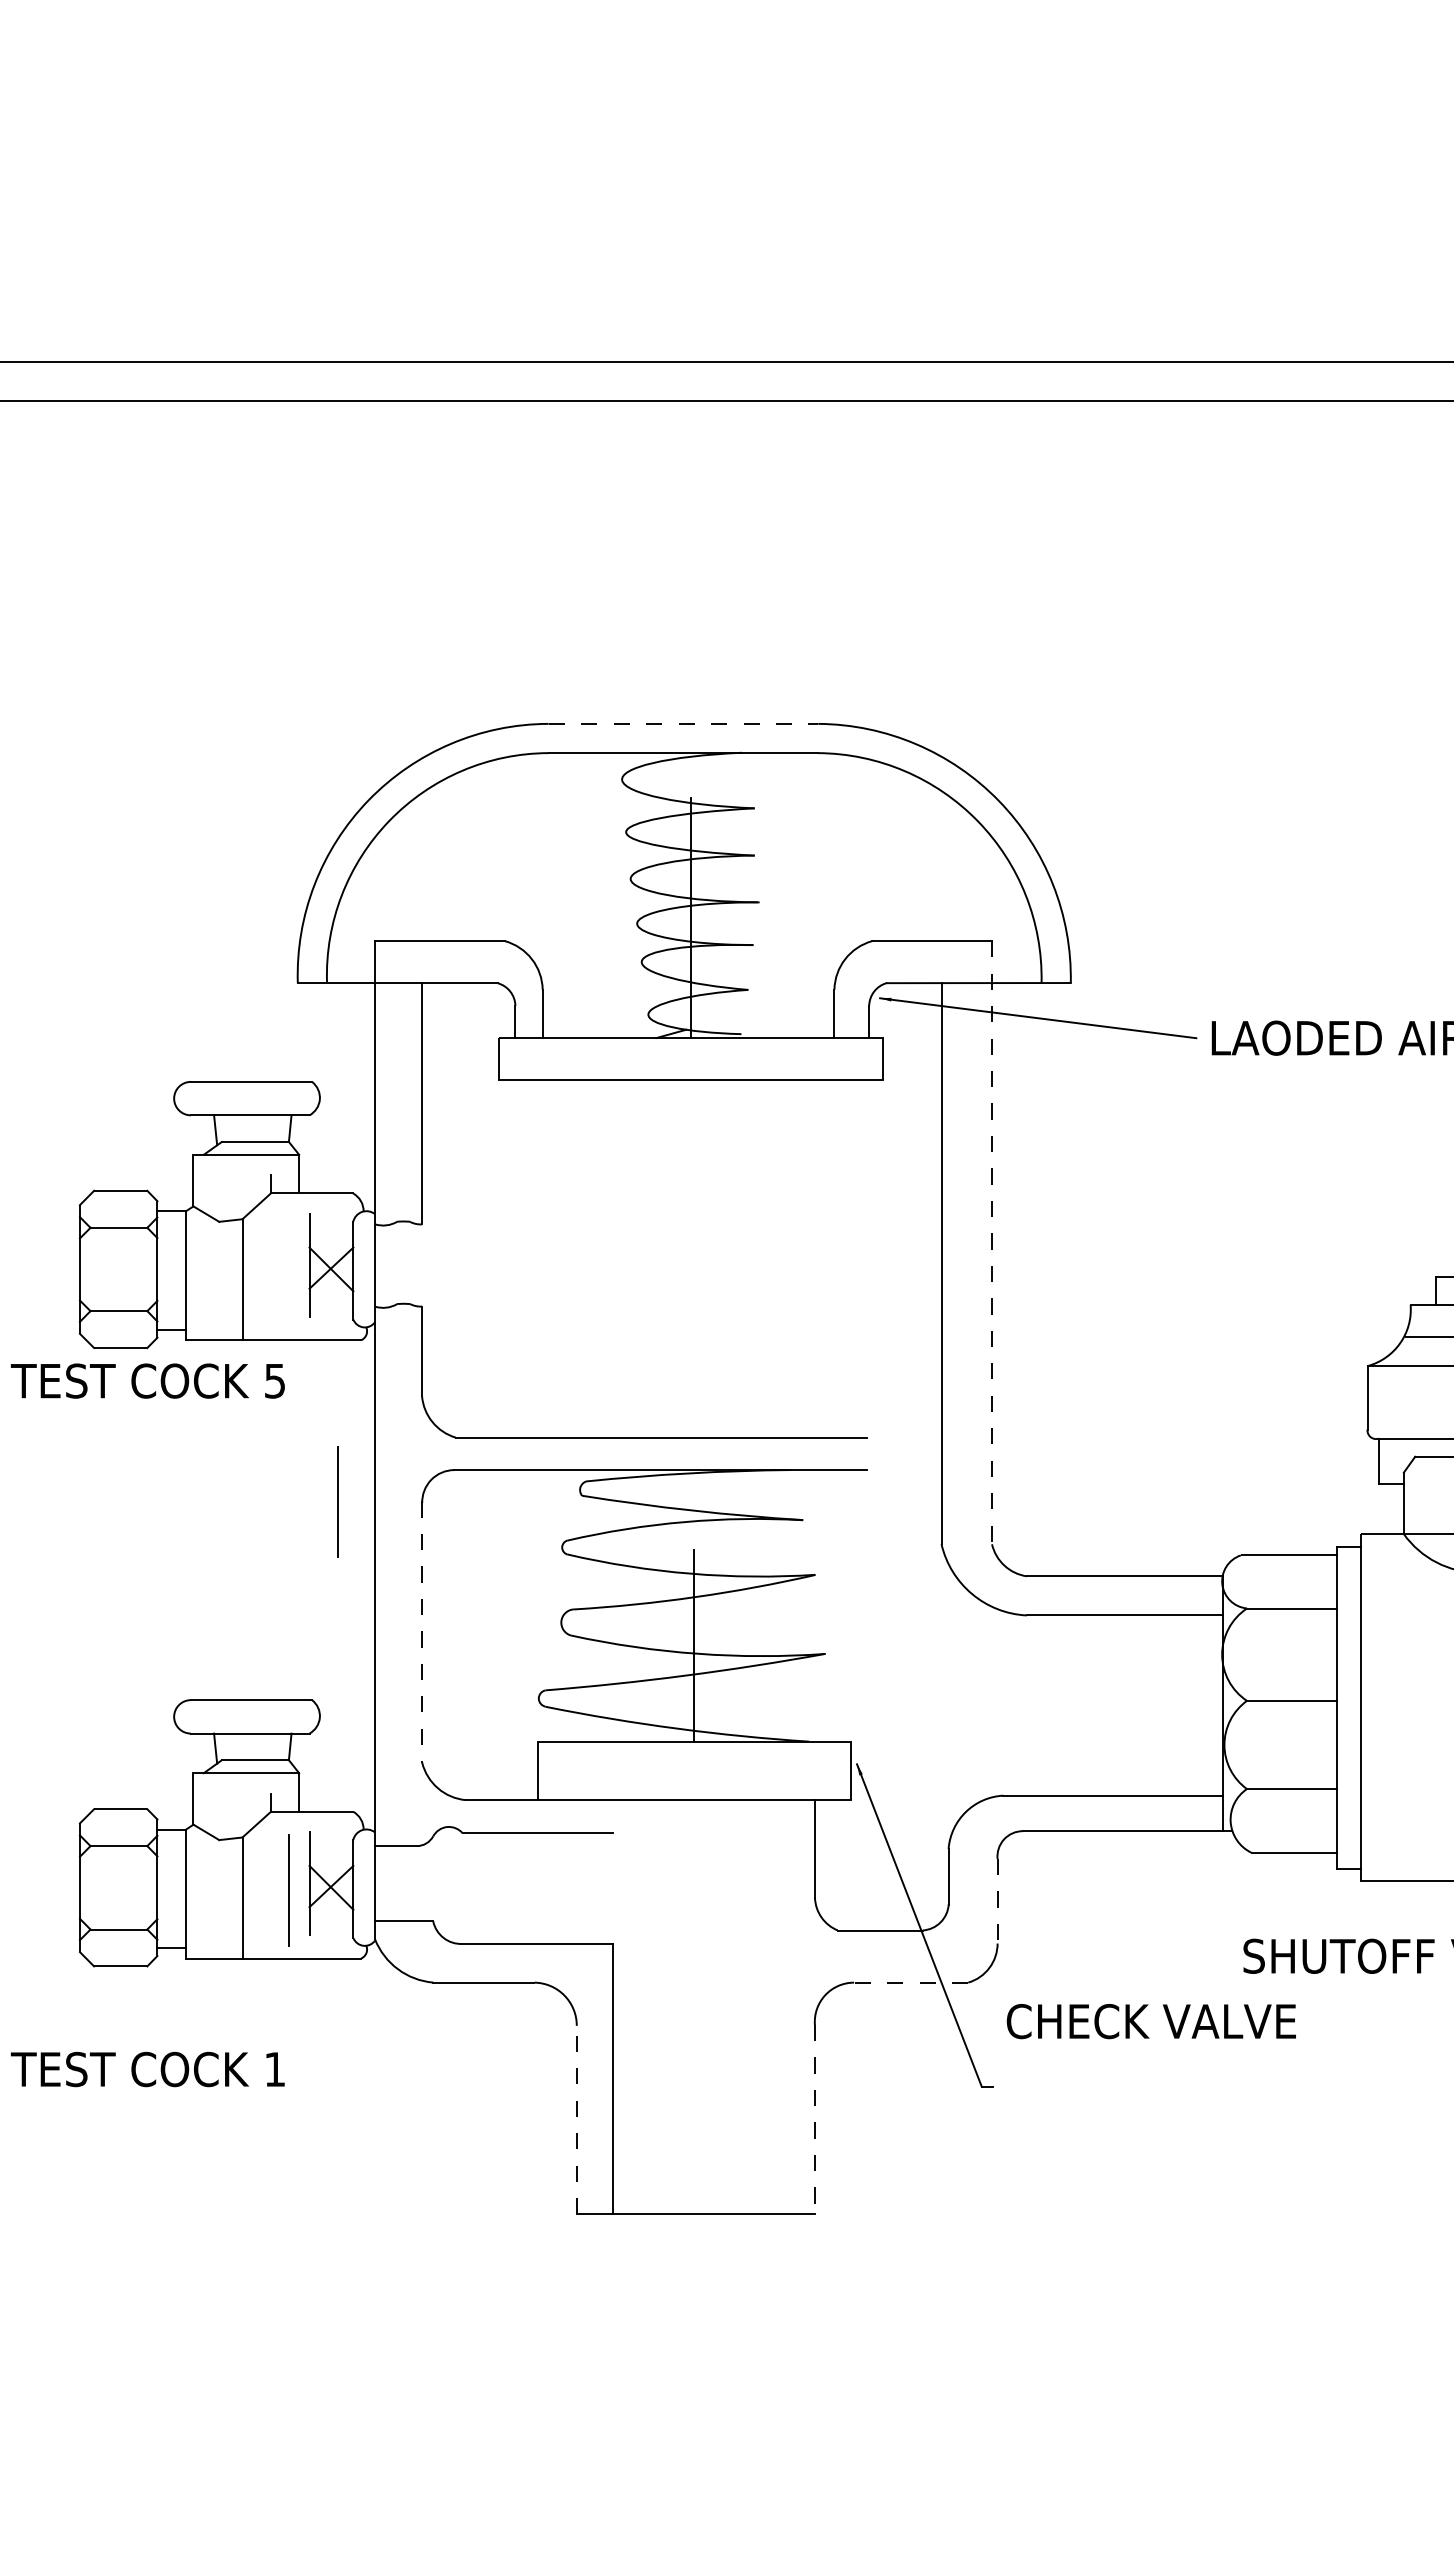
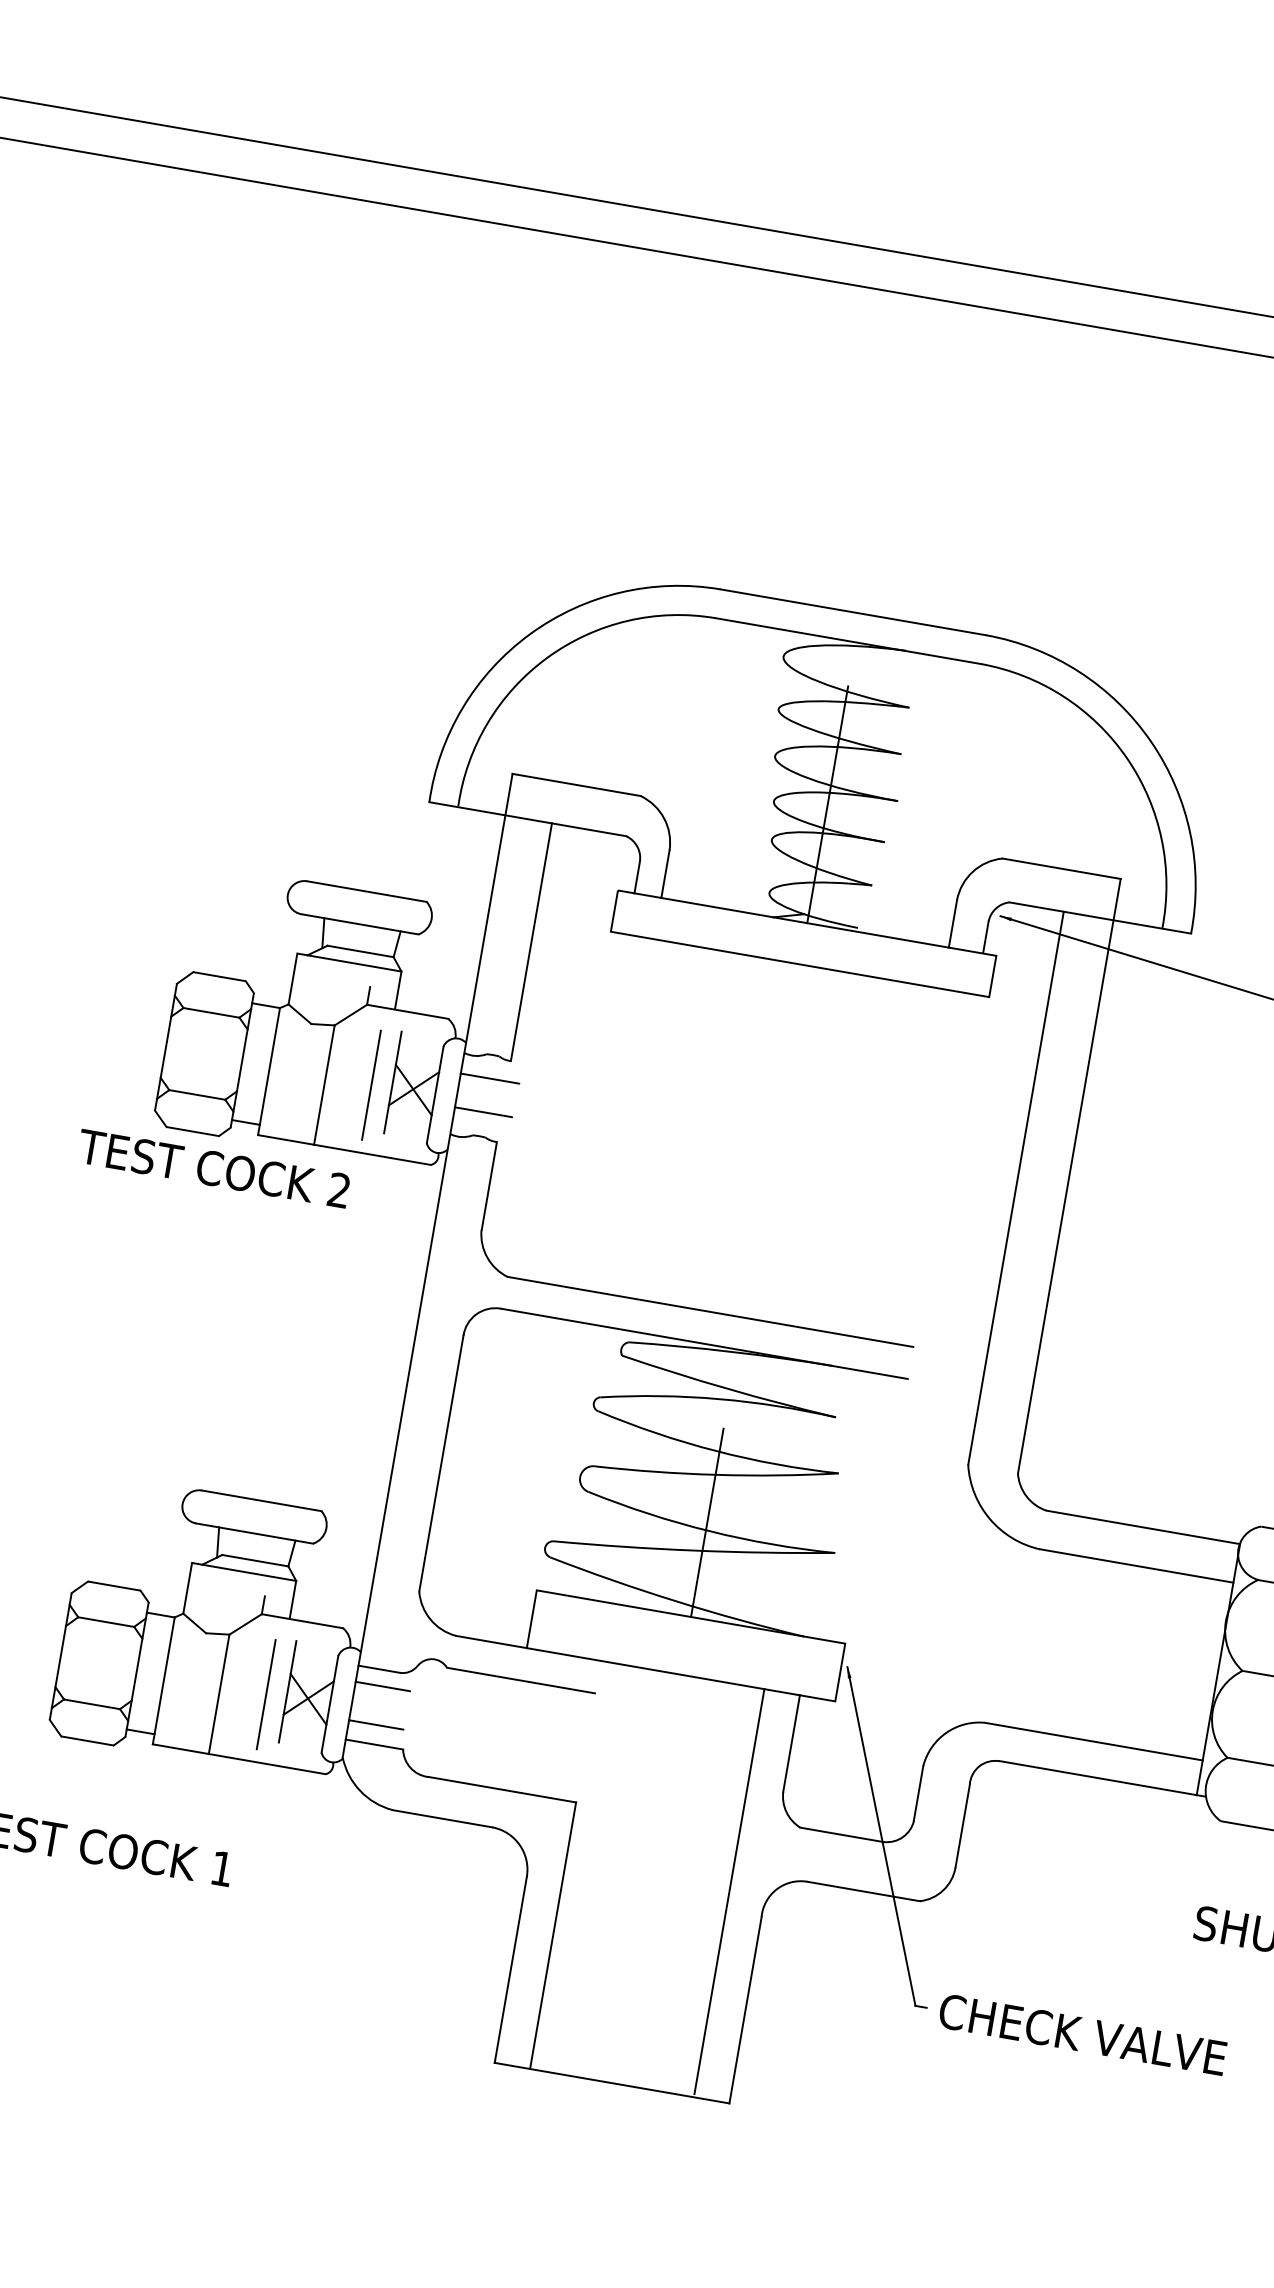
line: (683, 723) -> (853, 611), dashed -> solid
line: (992, 1242) -> (1069, 1175), dashed -> solid
line: (404, 1245) -> (489, 1078), added
line: (403, 1279) -> (483, 1112), added
text: (274, 1380) -> (338, 1189), 5 -> 2
line: (337, 1501) -> (371, 1084), moved
line: (422, 1632) -> (441, 1463), dashed -> solid
line: (402, 1862) -> (382, 1686), added
line: (402, 1901) -> (376, 1724), added
line: (997, 1901) -> (962, 1826), dashed -> solid
line: (910, 1982) -> (863, 1891), dashed -> solid
line: (778, 2005) -> (729, 1891), added
text: (1150, 2021) -> (1081, 2034), moved
line: (576, 2119) -> (510, 1969), dashed -> solid
line: (814, 2119) -> (745, 2009), dashed -> solid

